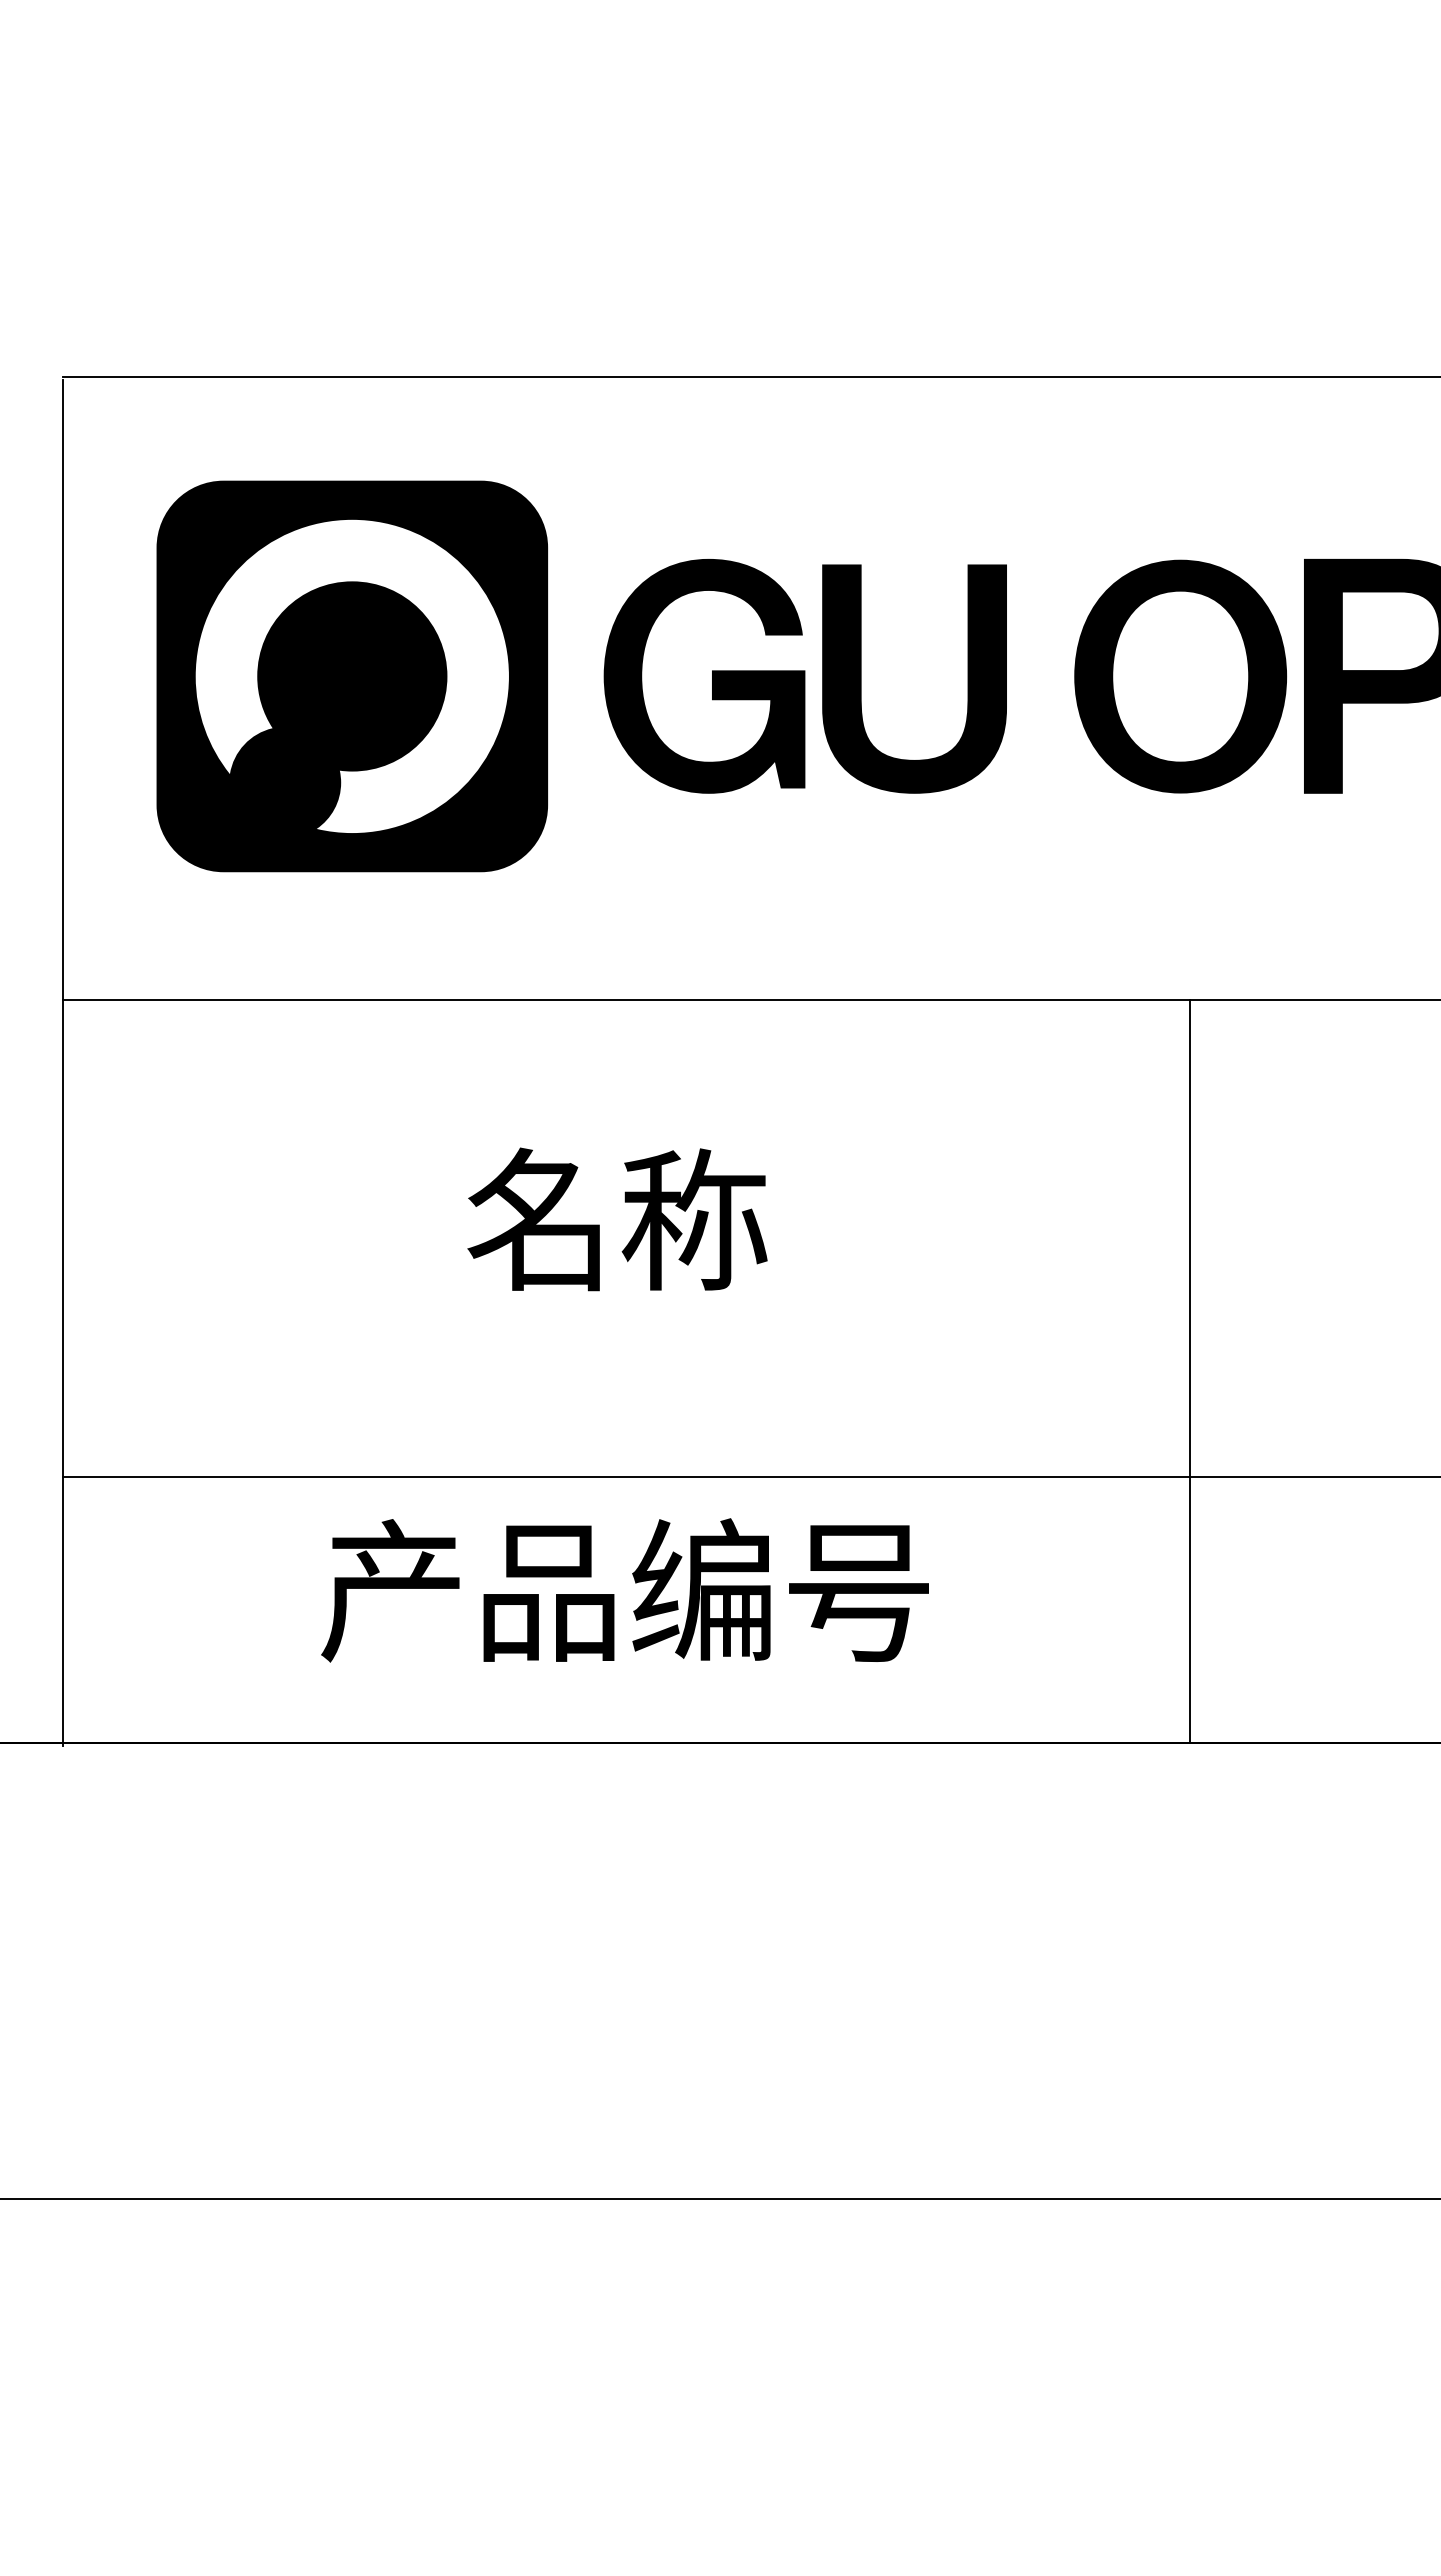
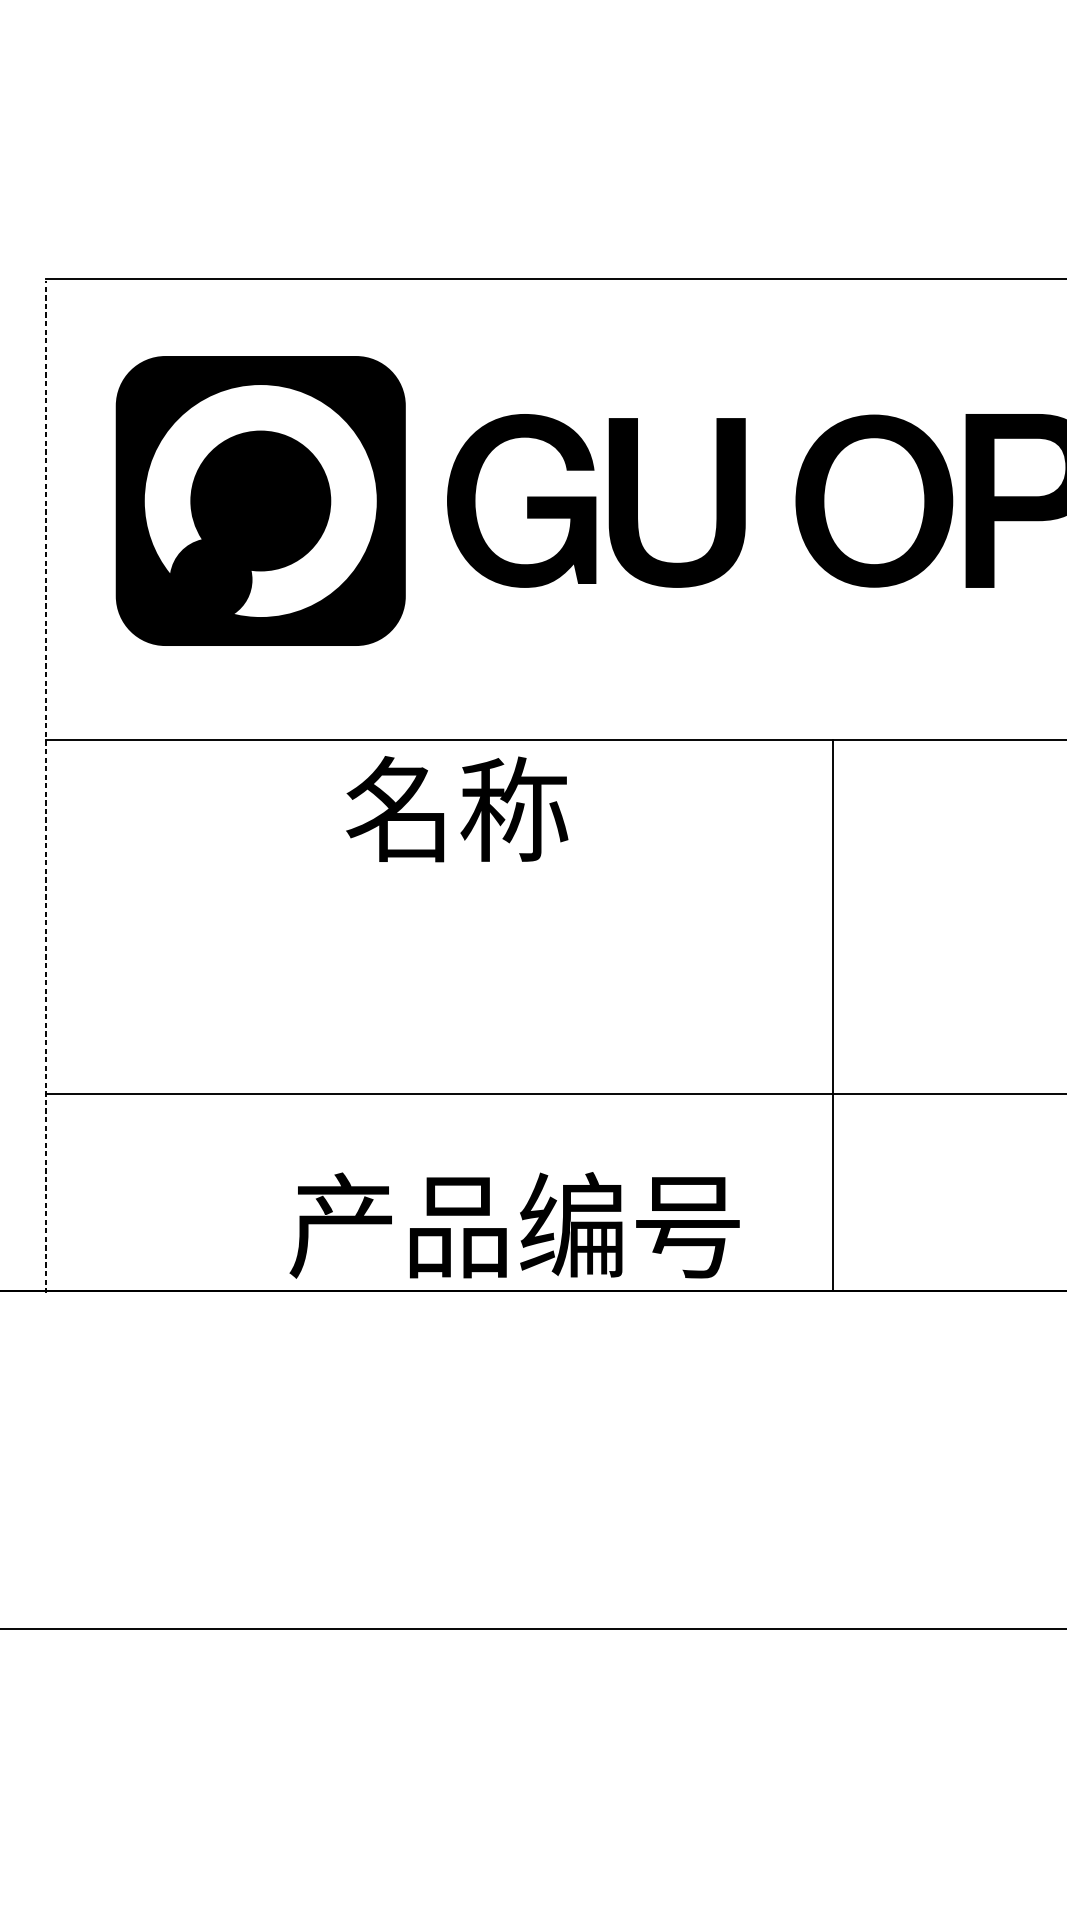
line: (62, 1062) -> (46, 786), solid -> dashed
text: (617, 1219) -> (457, 809), moved
line: (1190, 1371) -> (833, 1015), moved
text: (624, 1590) -> (514, 1225), moved

